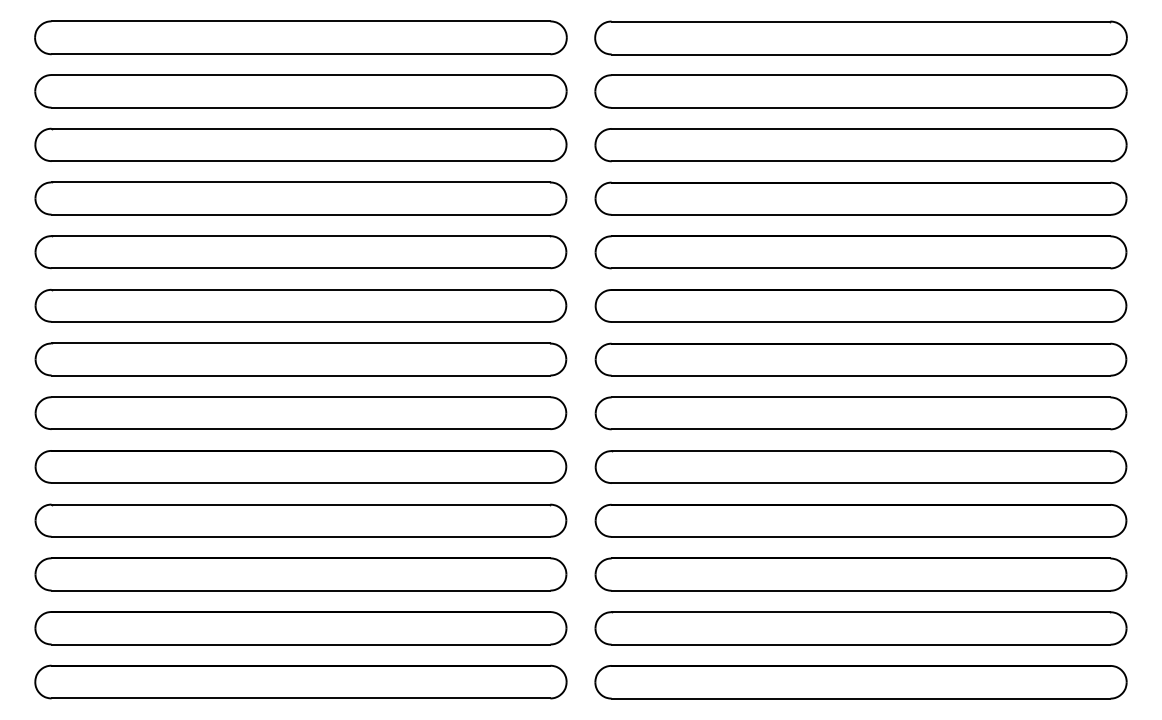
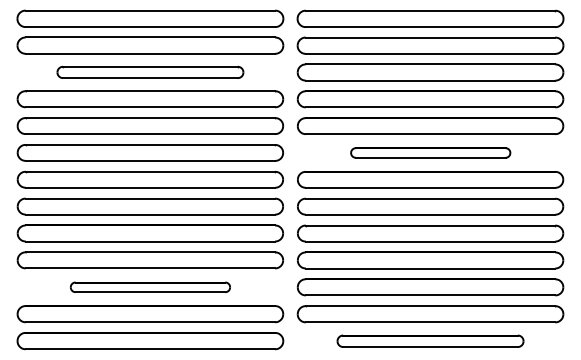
part: (301, 145) -> (150, 72), size x0.7
part: (860, 305) -> (430, 152), size x0.6
part: (301, 574) -> (150, 287), size x0.6
part: (860, 682) -> (430, 341), size x0.7

